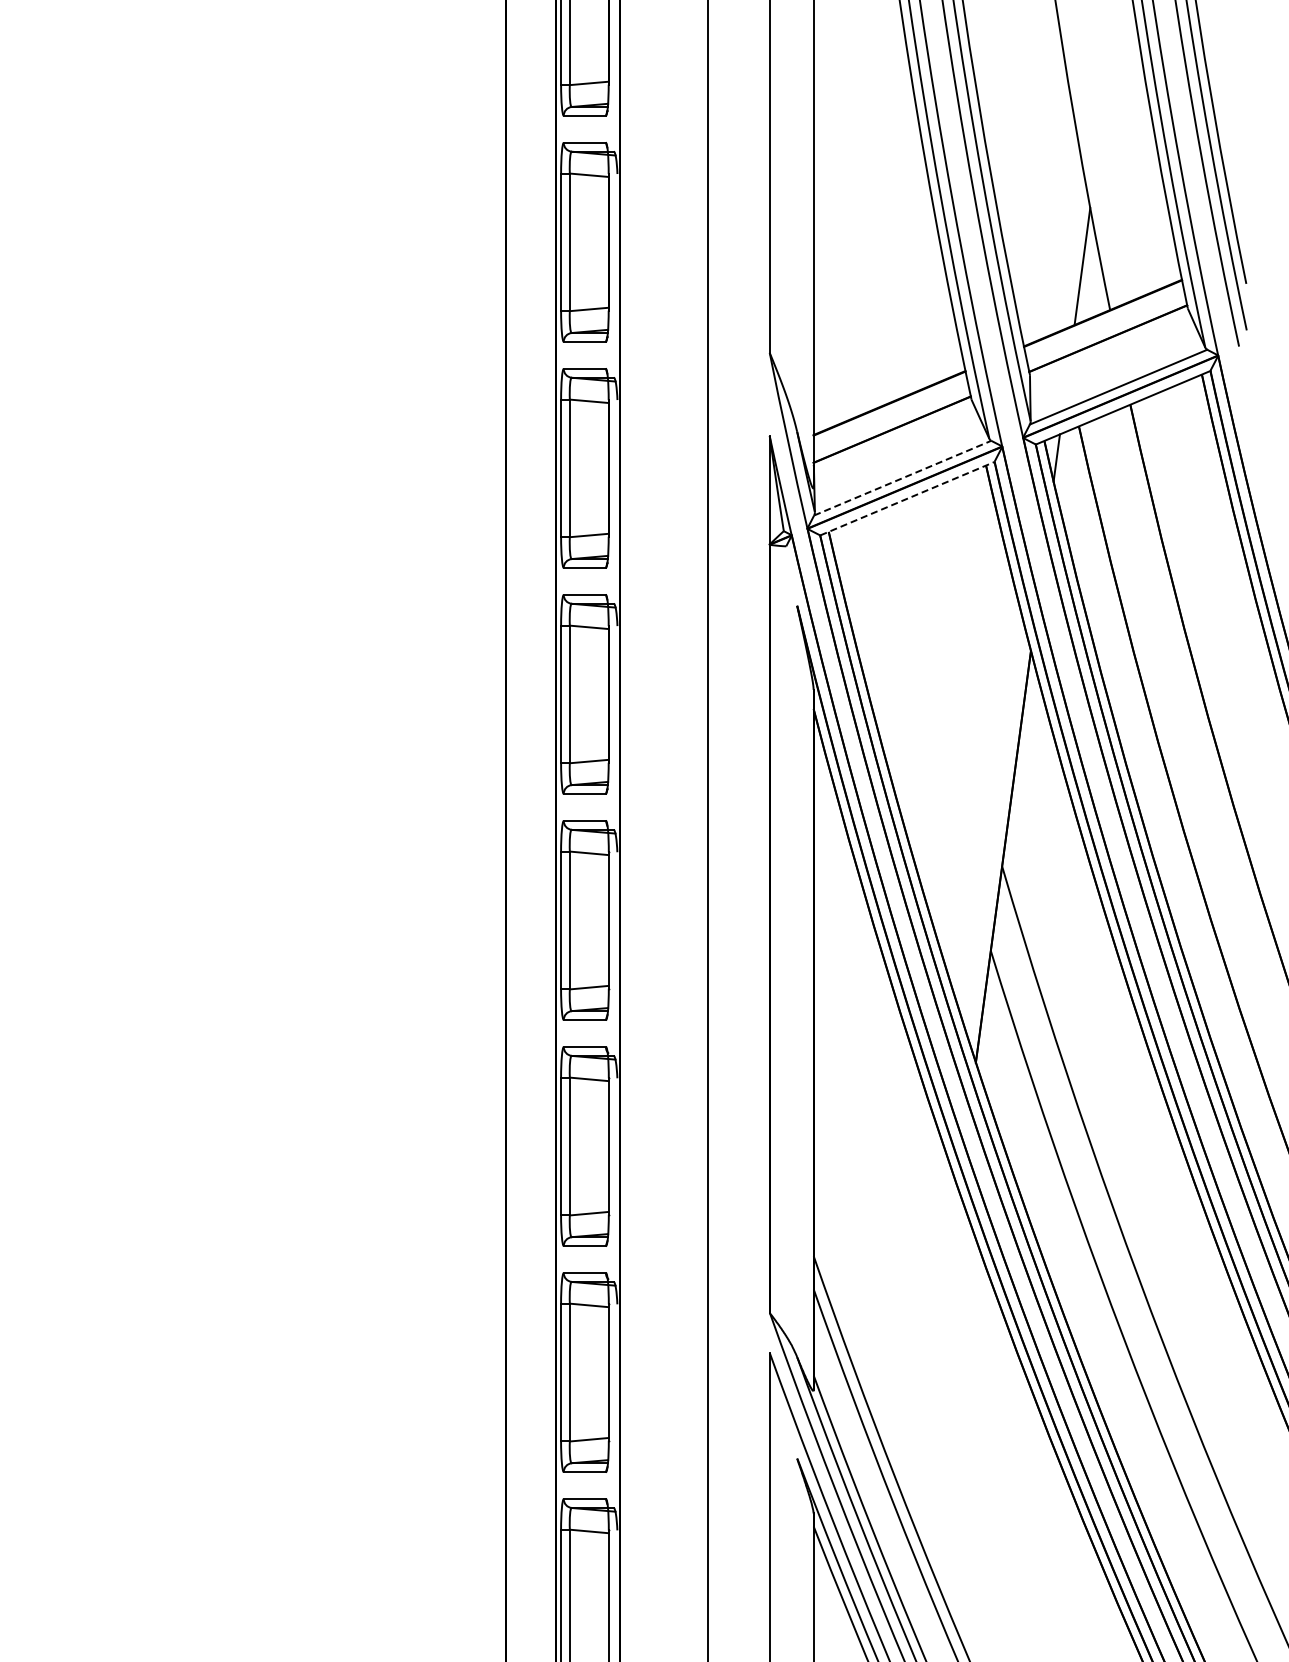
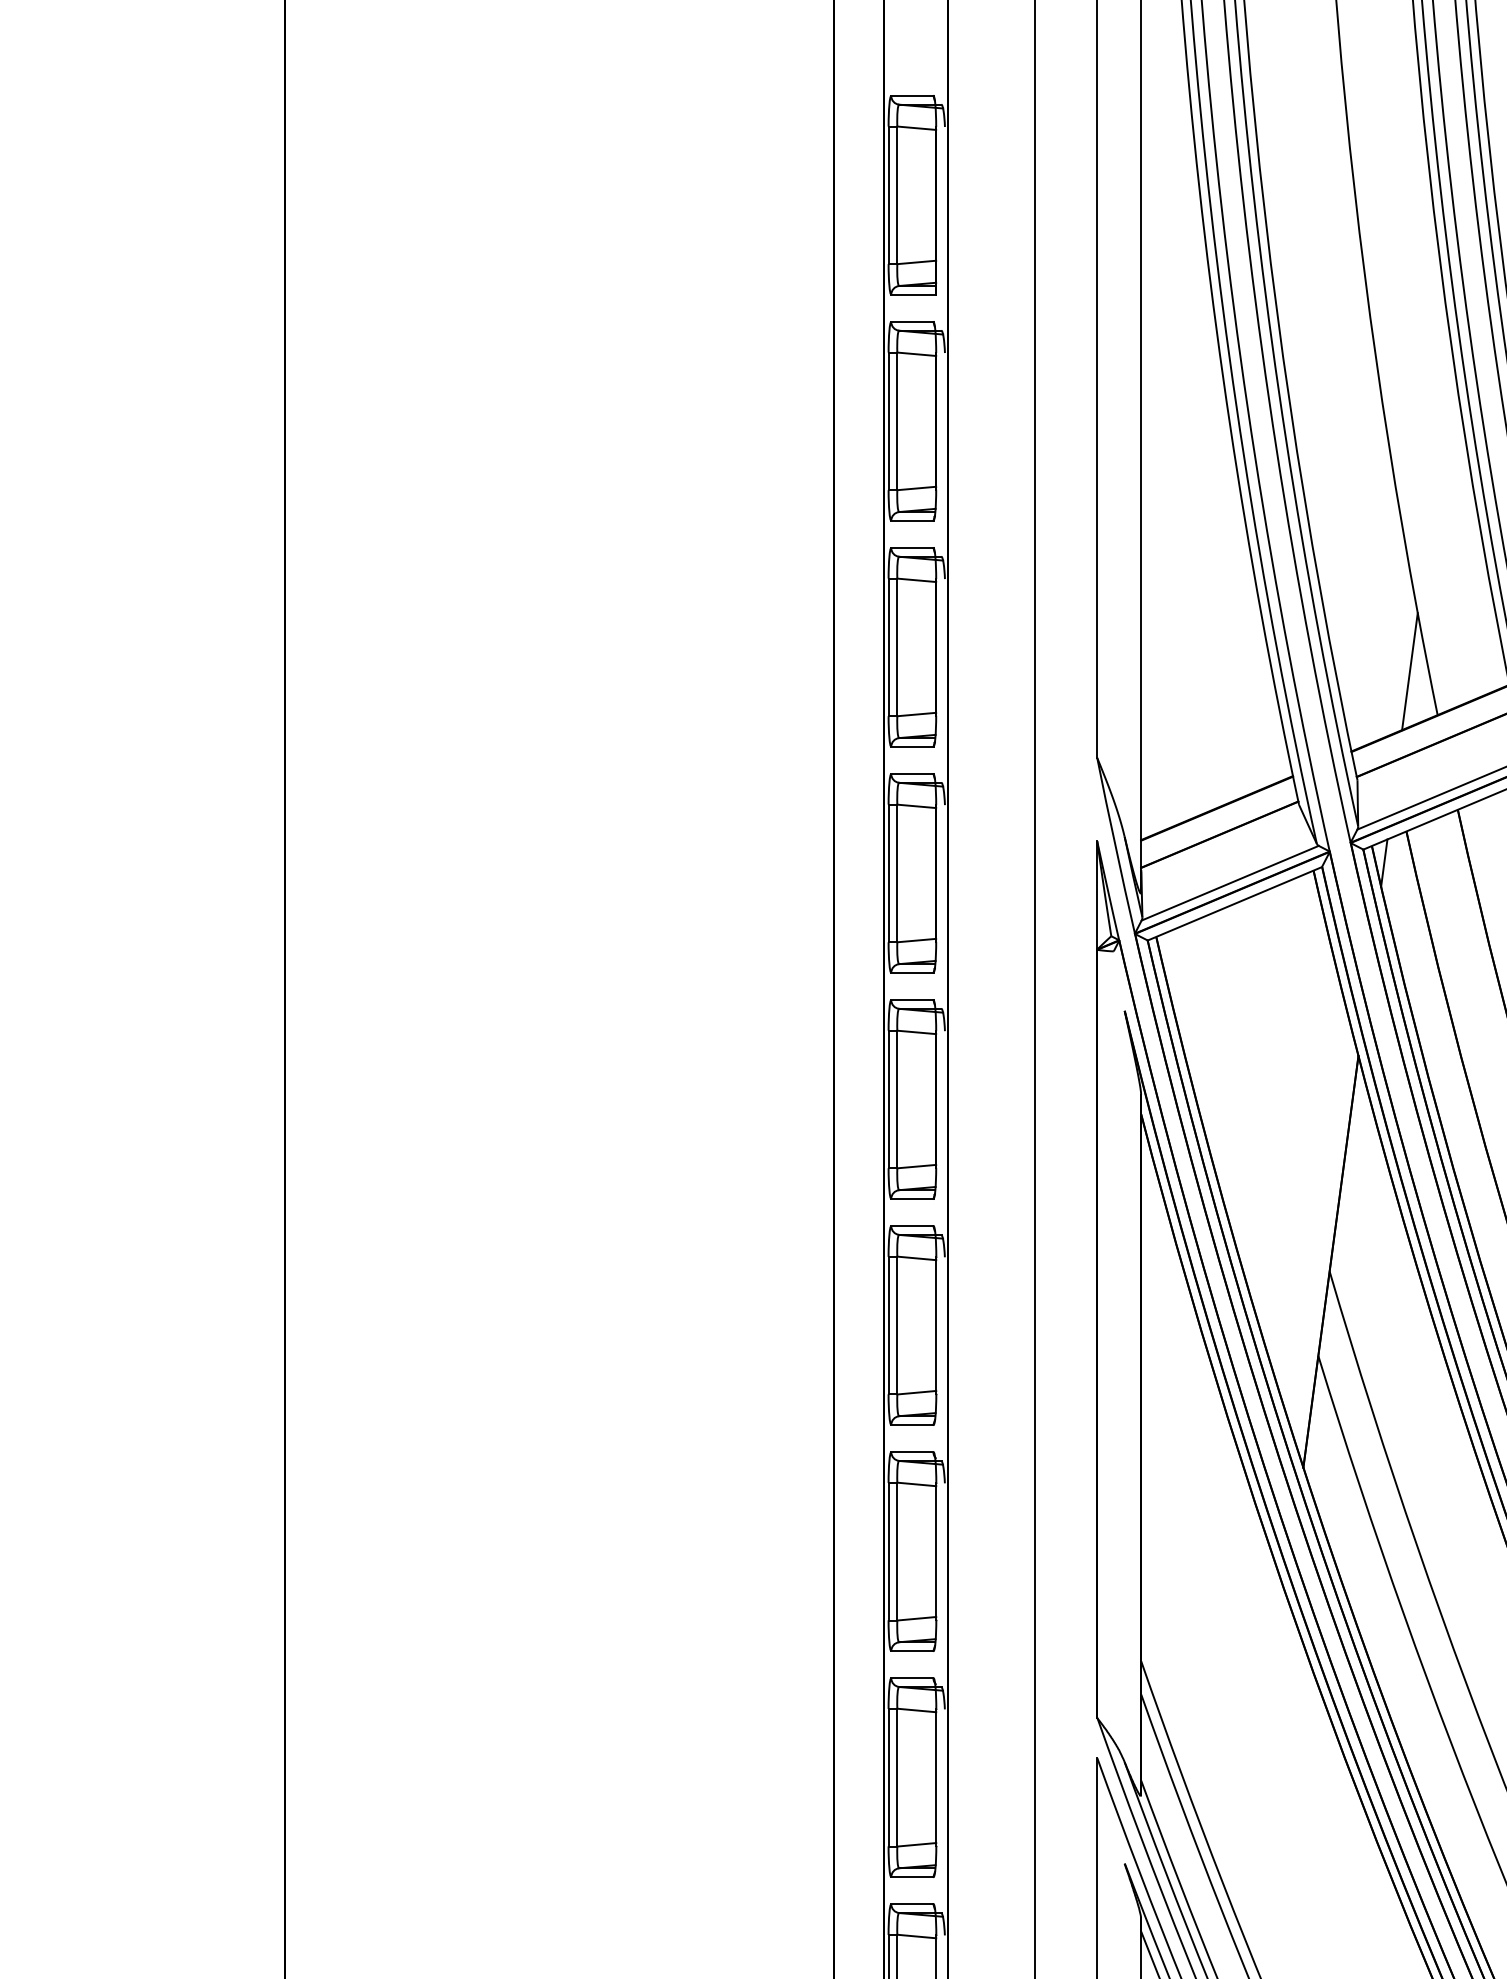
line: (903, 478) -> (1230, 883), dashed -> solid
line: (907, 498) -> (1234, 903), dashed -> solid

